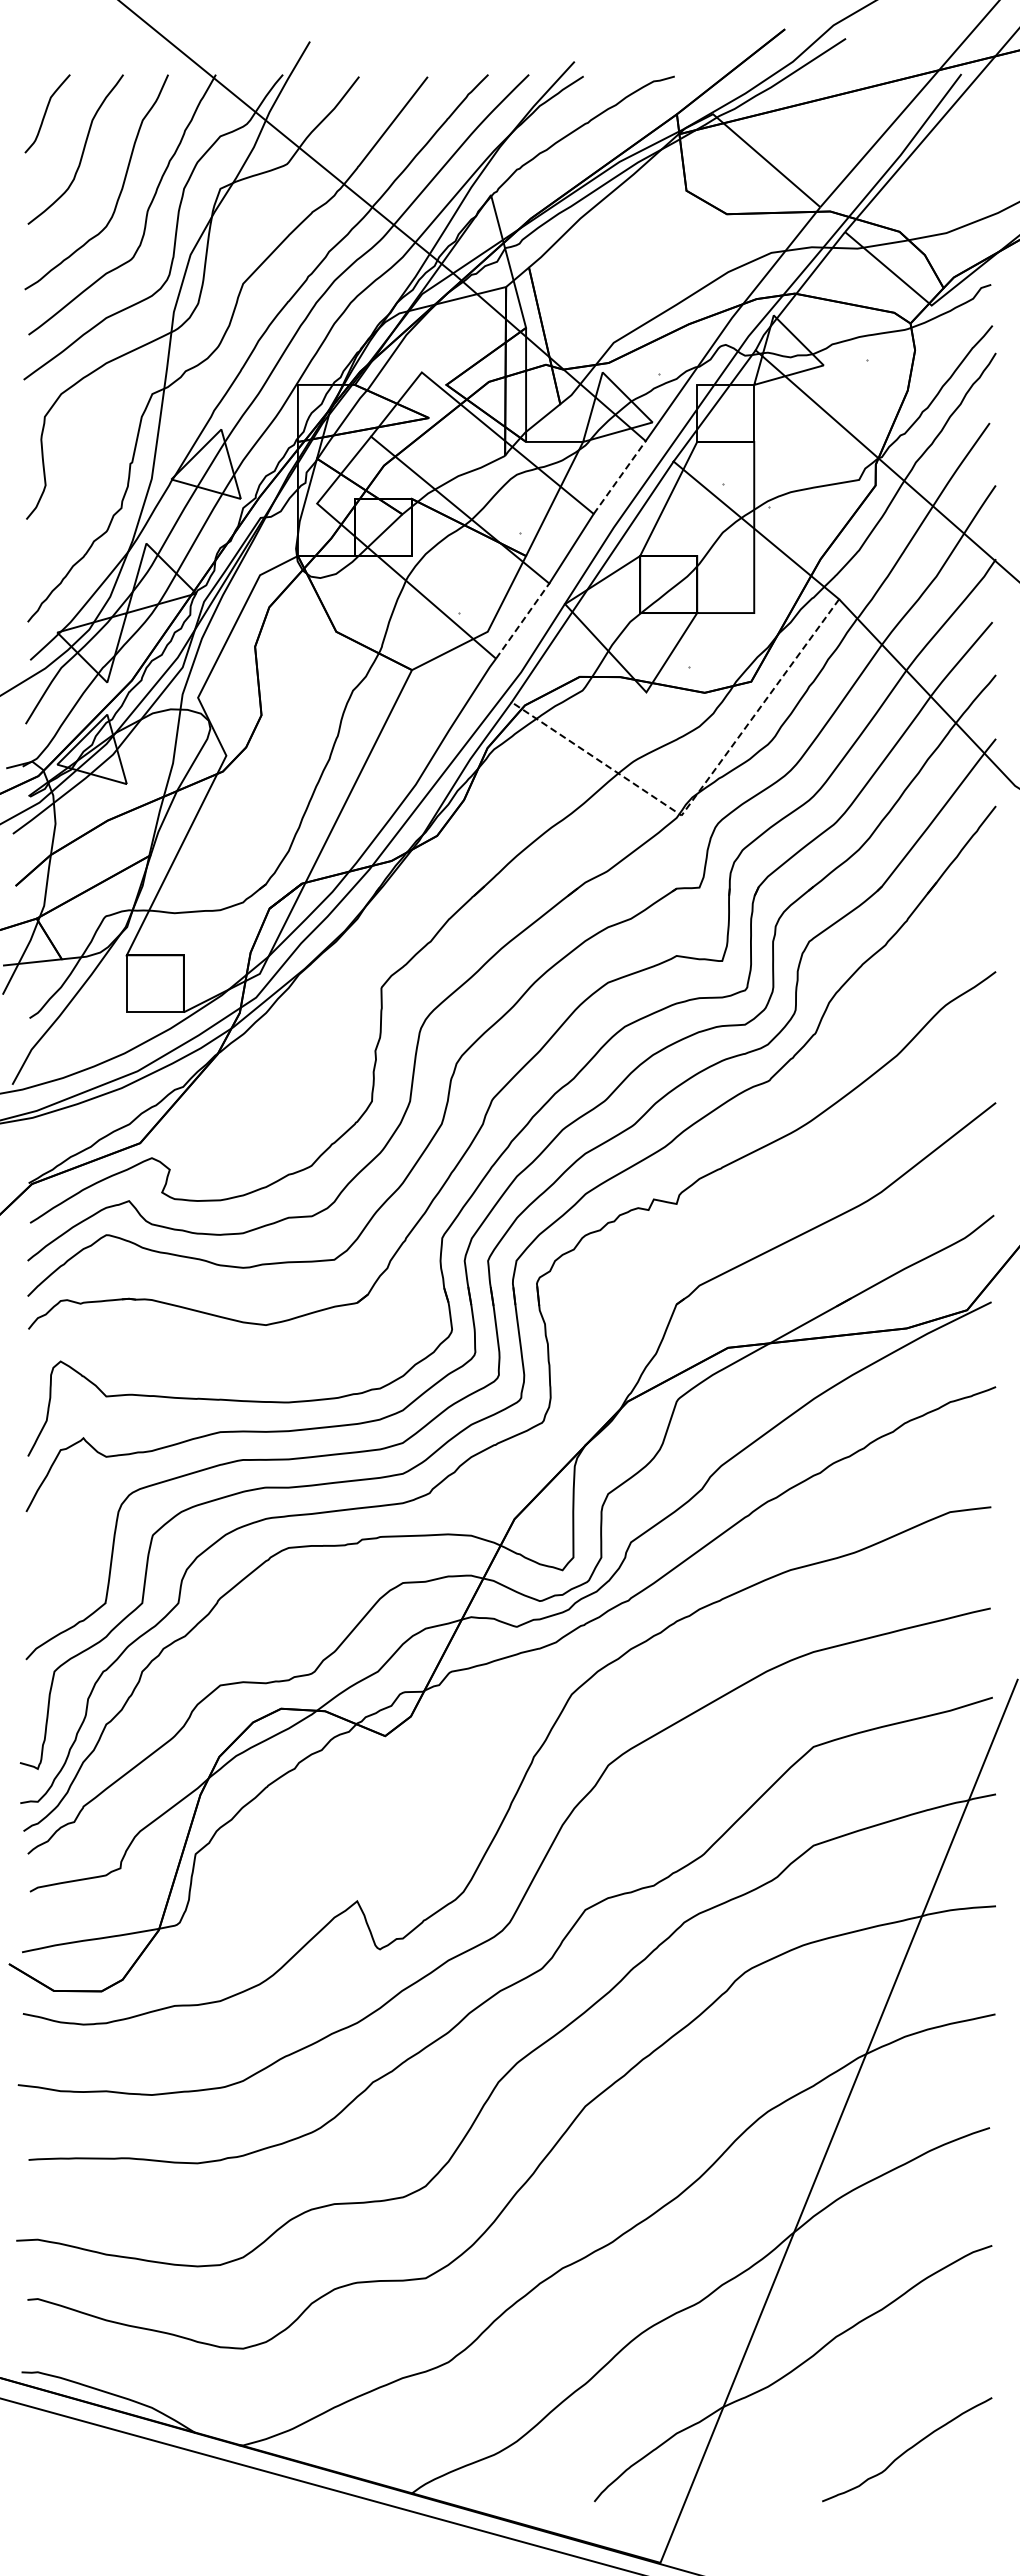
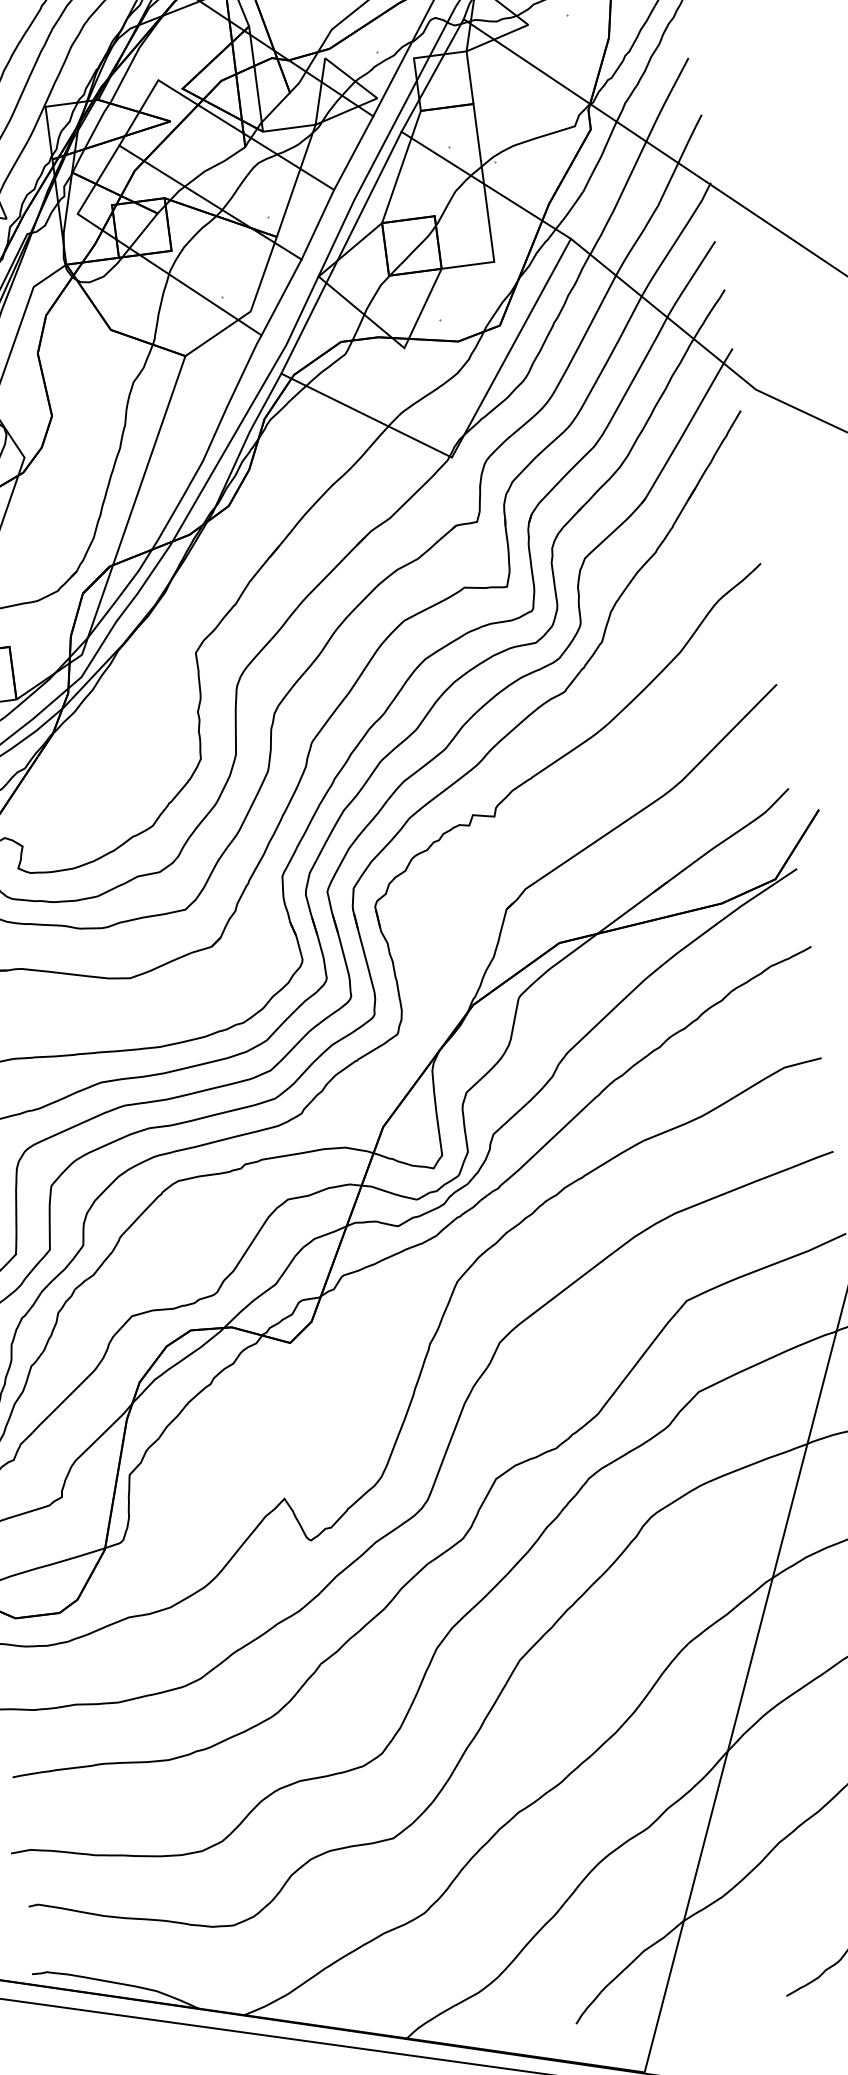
line: (619, 477) -> (353, 153), dashed -> solid
line: (522, 620) -> (281, 296), dashed -> solid
line: (699, 790) -> (465, 432), dashed -> solid

